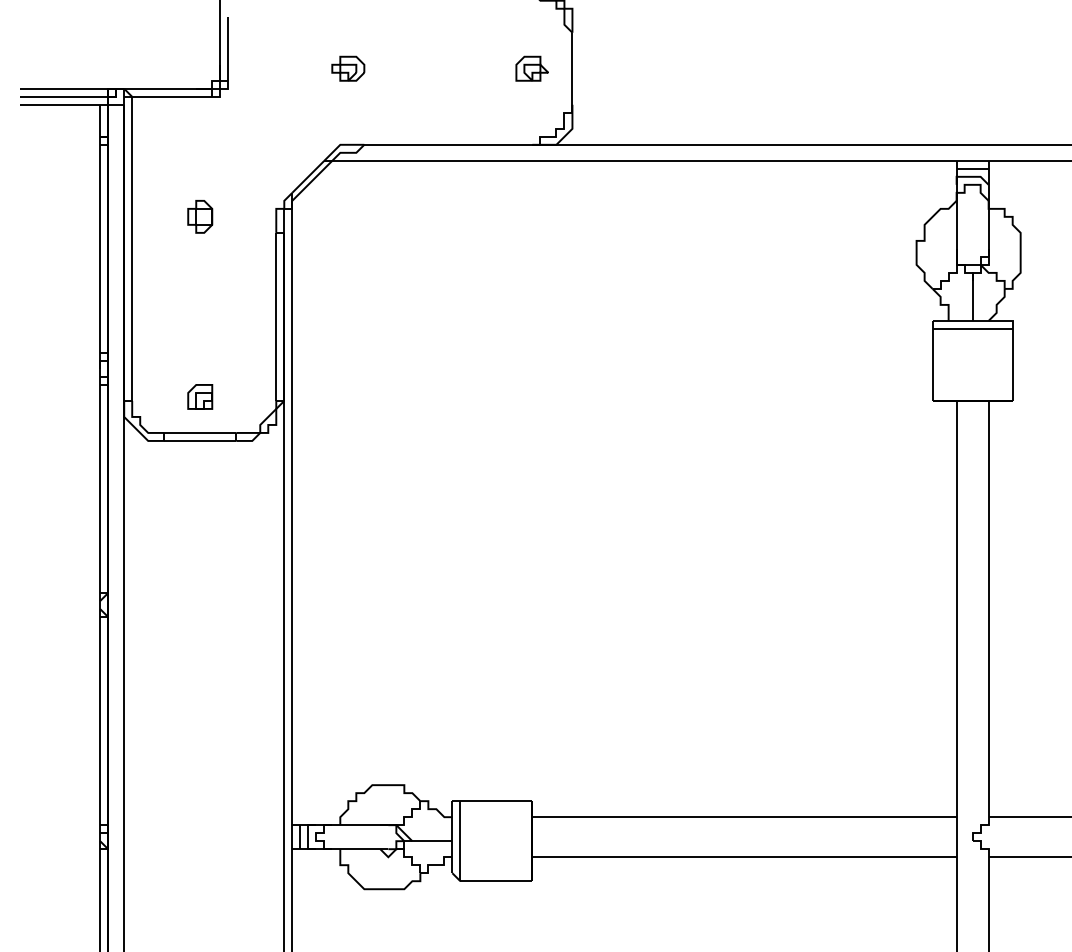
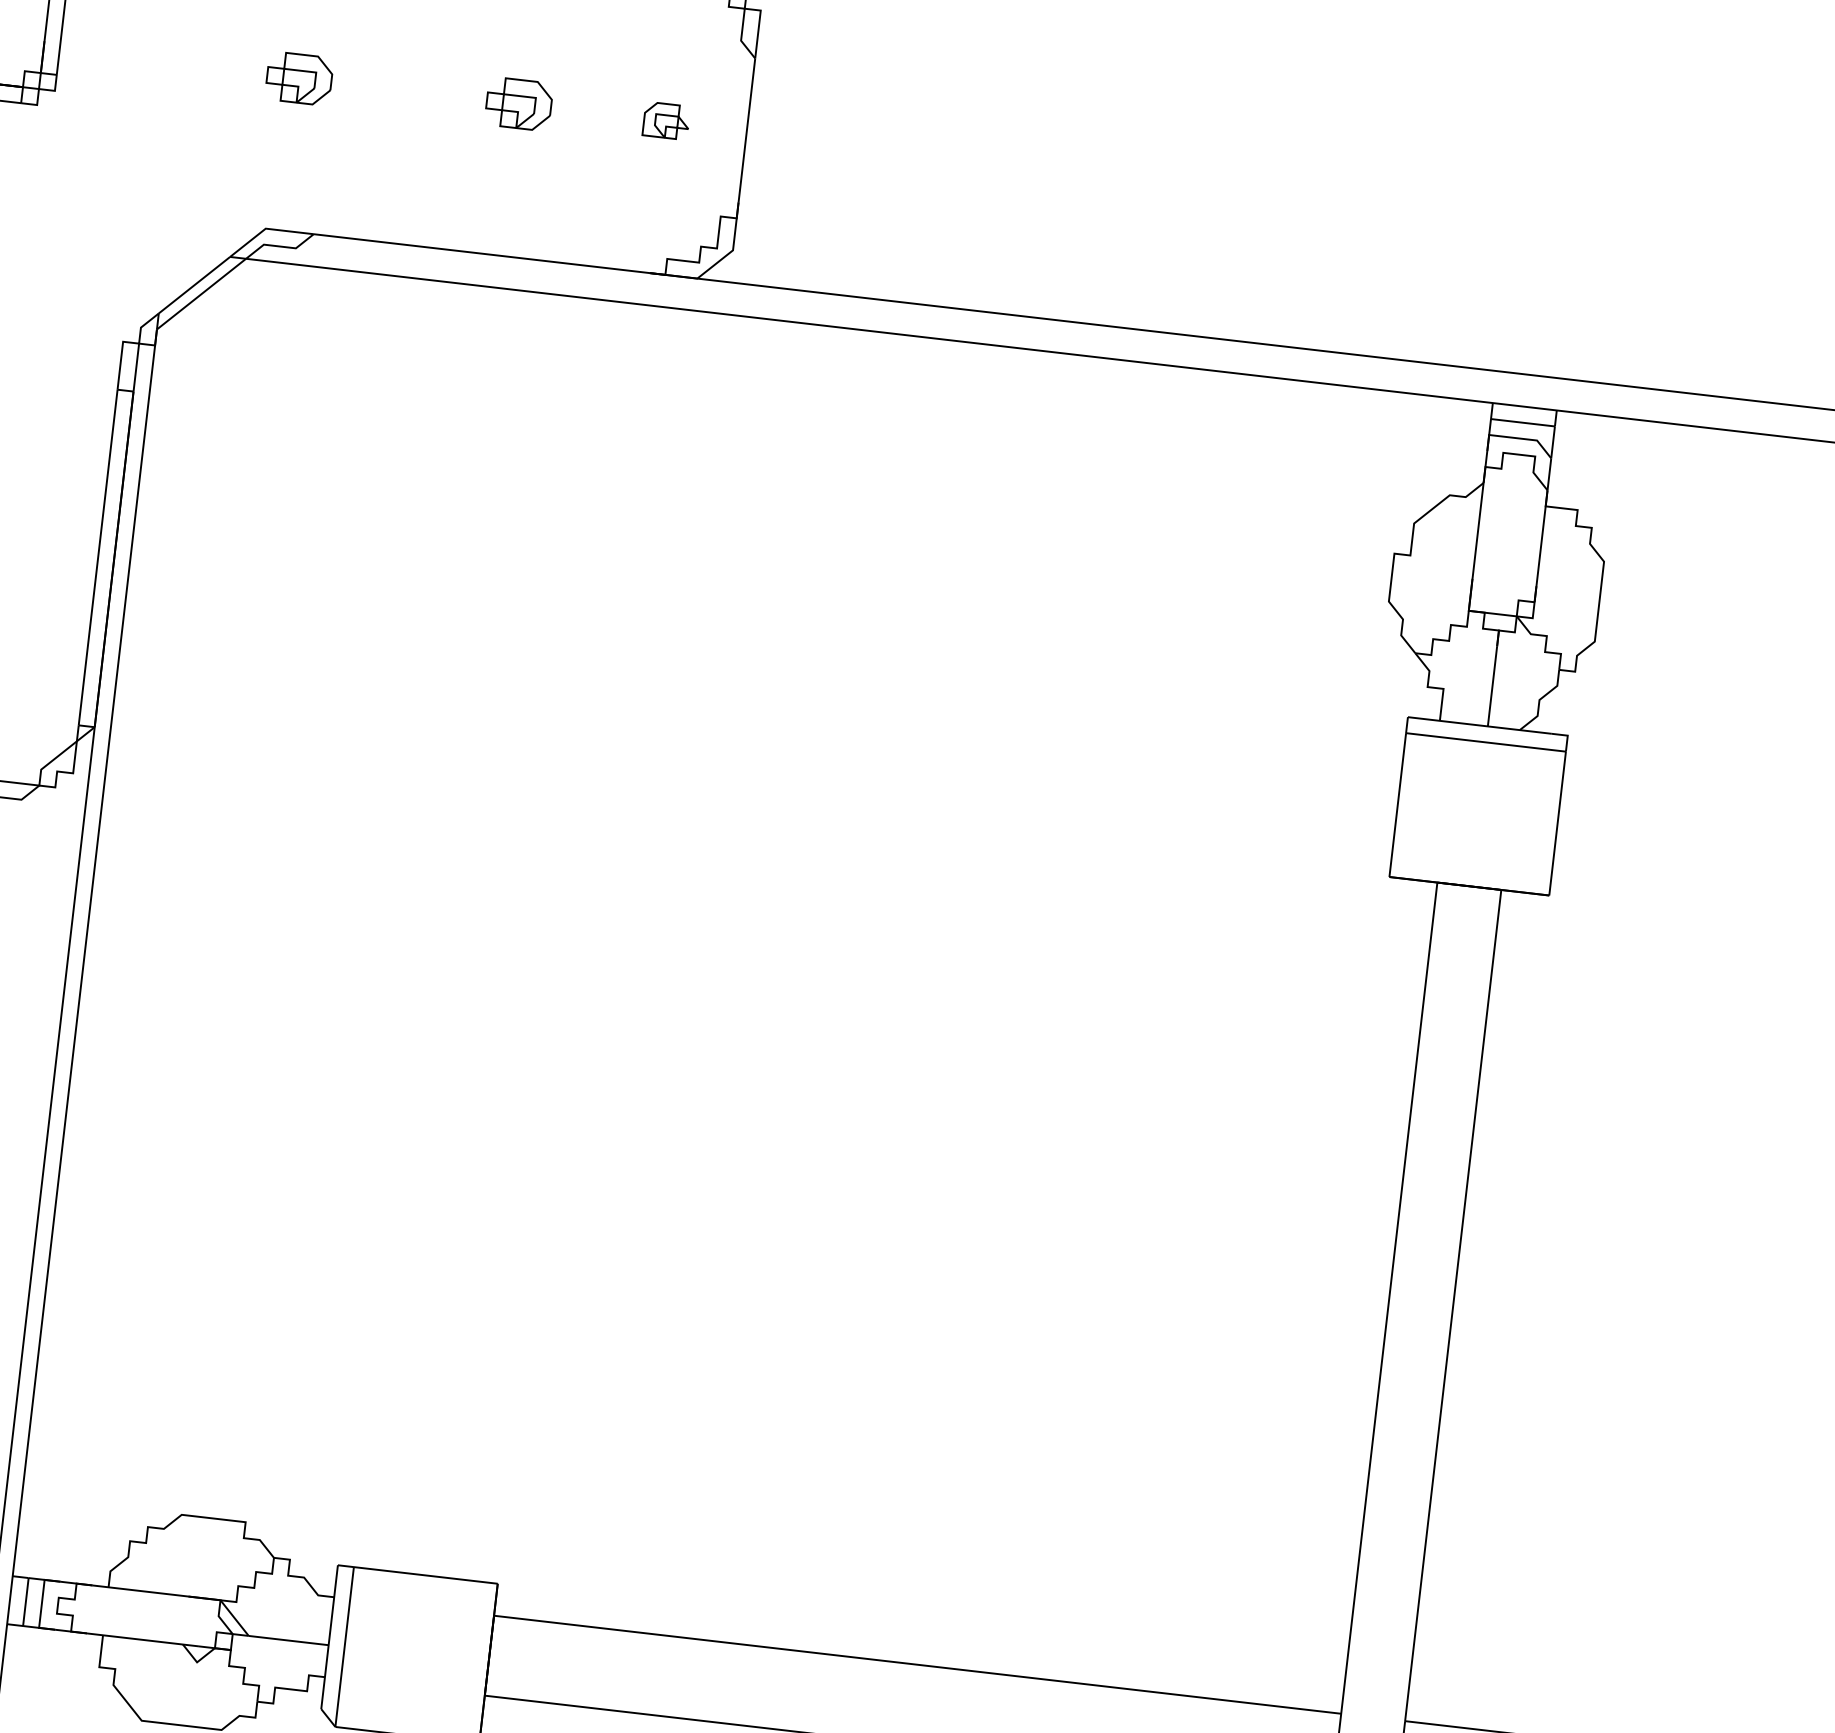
part: (458, 68) -> (519, 103), added
part: (531, 68) -> (665, 120), size x0.7

